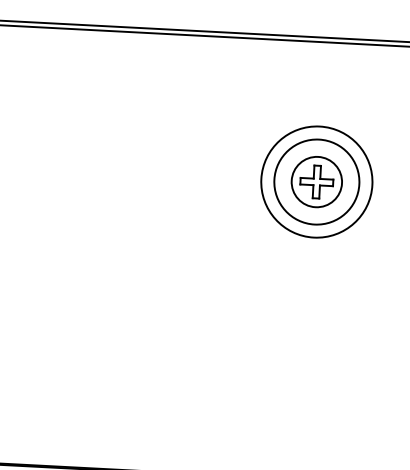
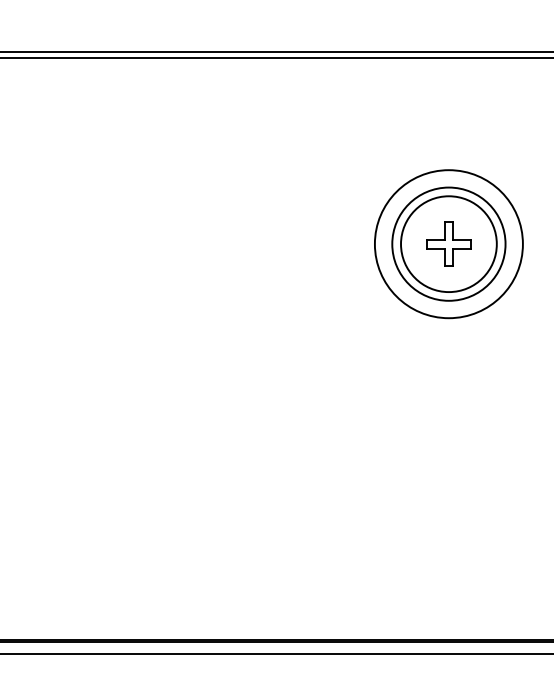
circle: (316, 182) -> (448, 244), size x1.43

